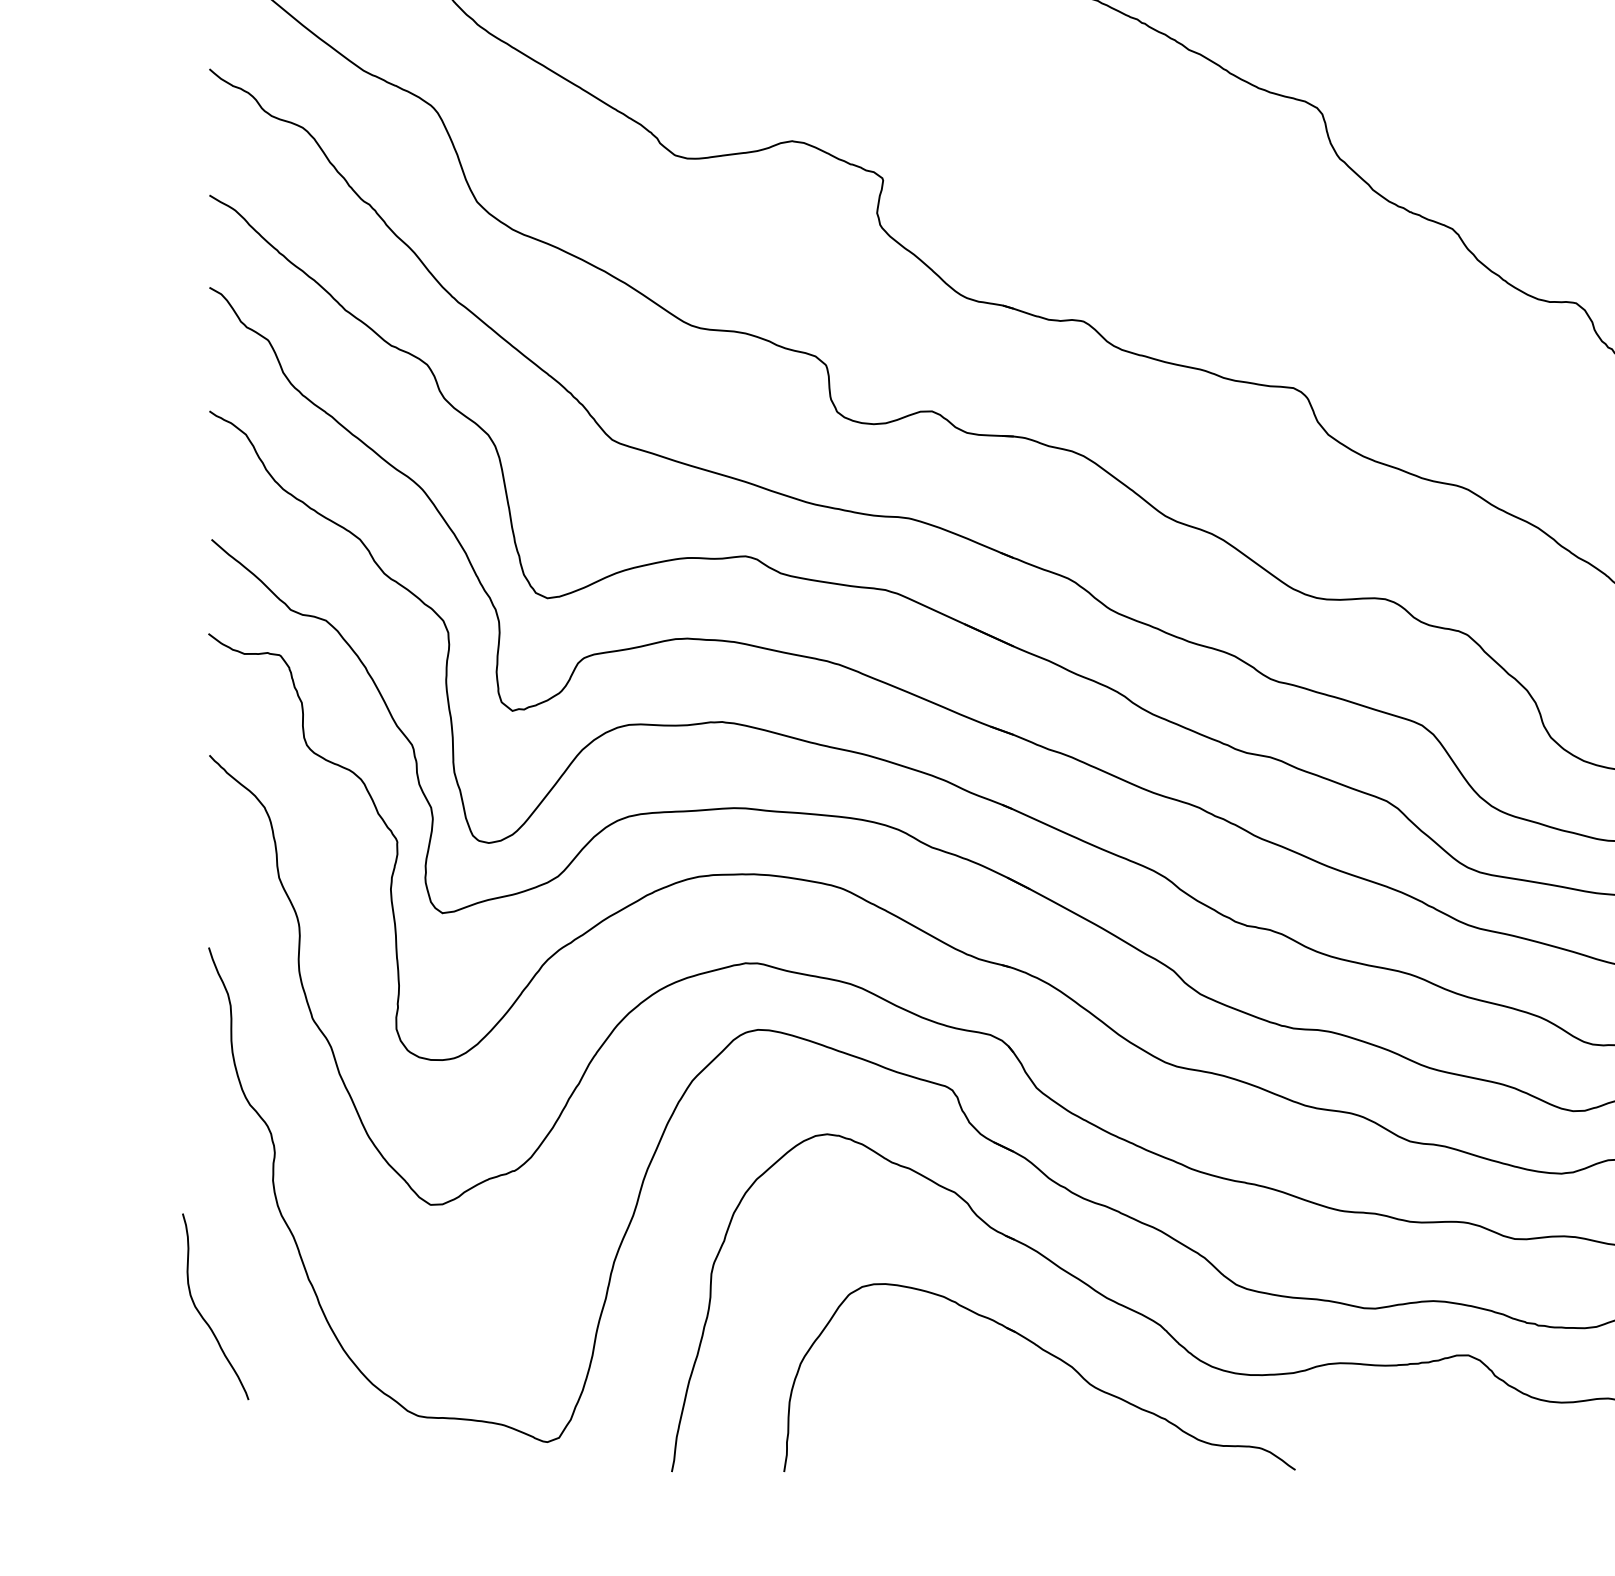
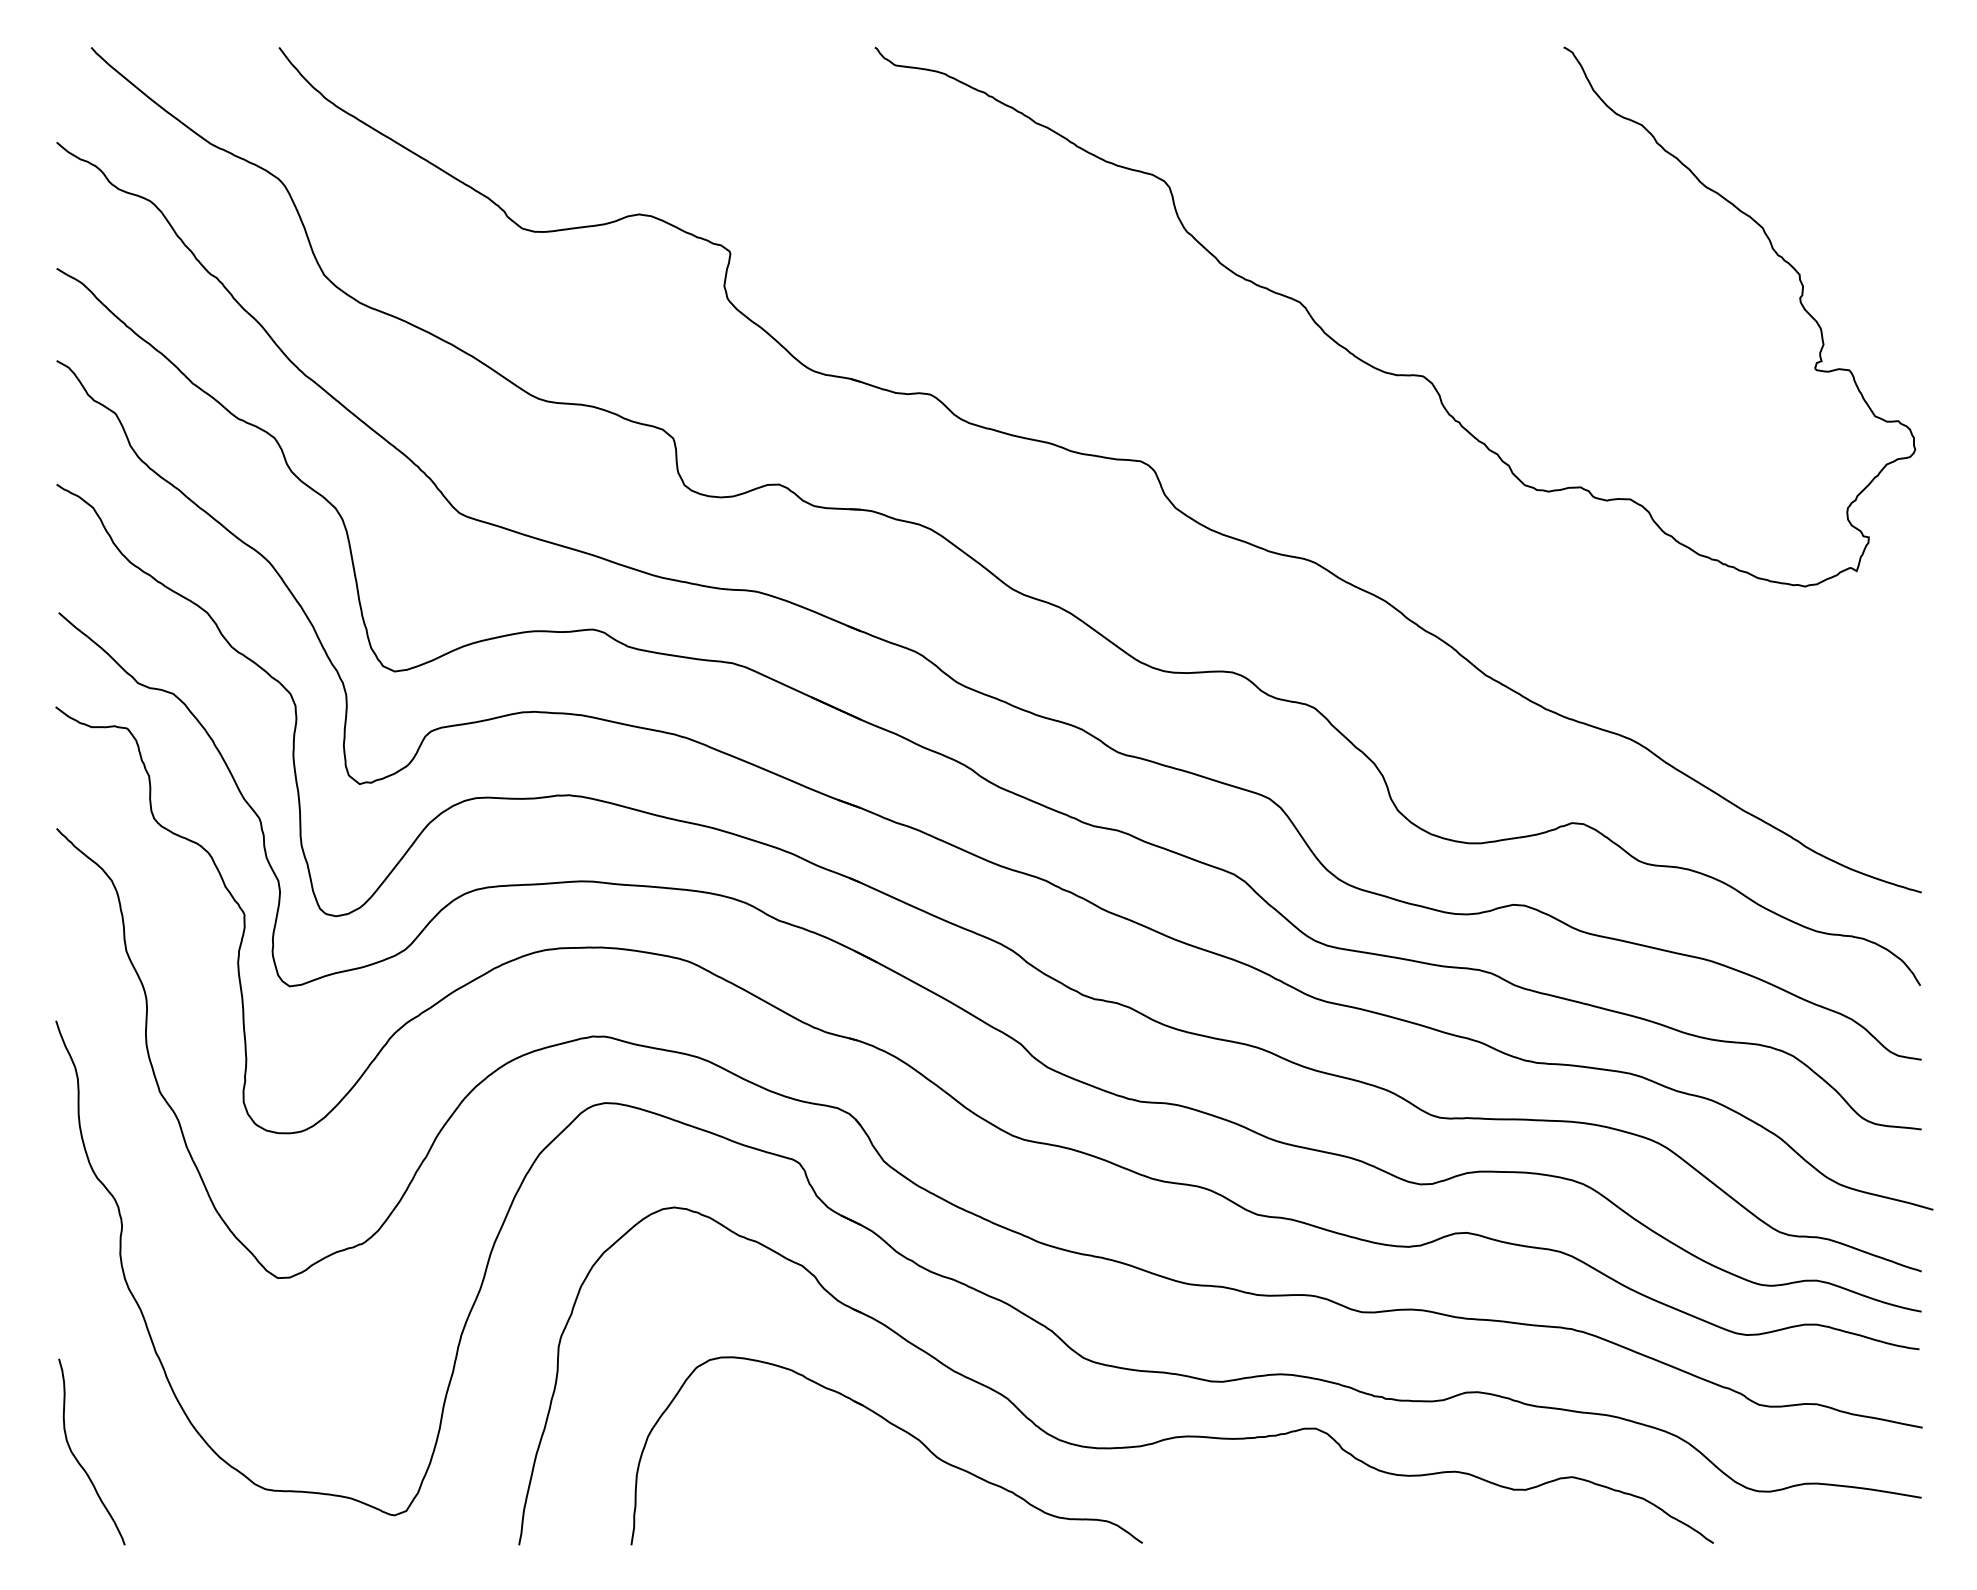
curve: (202, 1315) -> (78, 1460), moved

